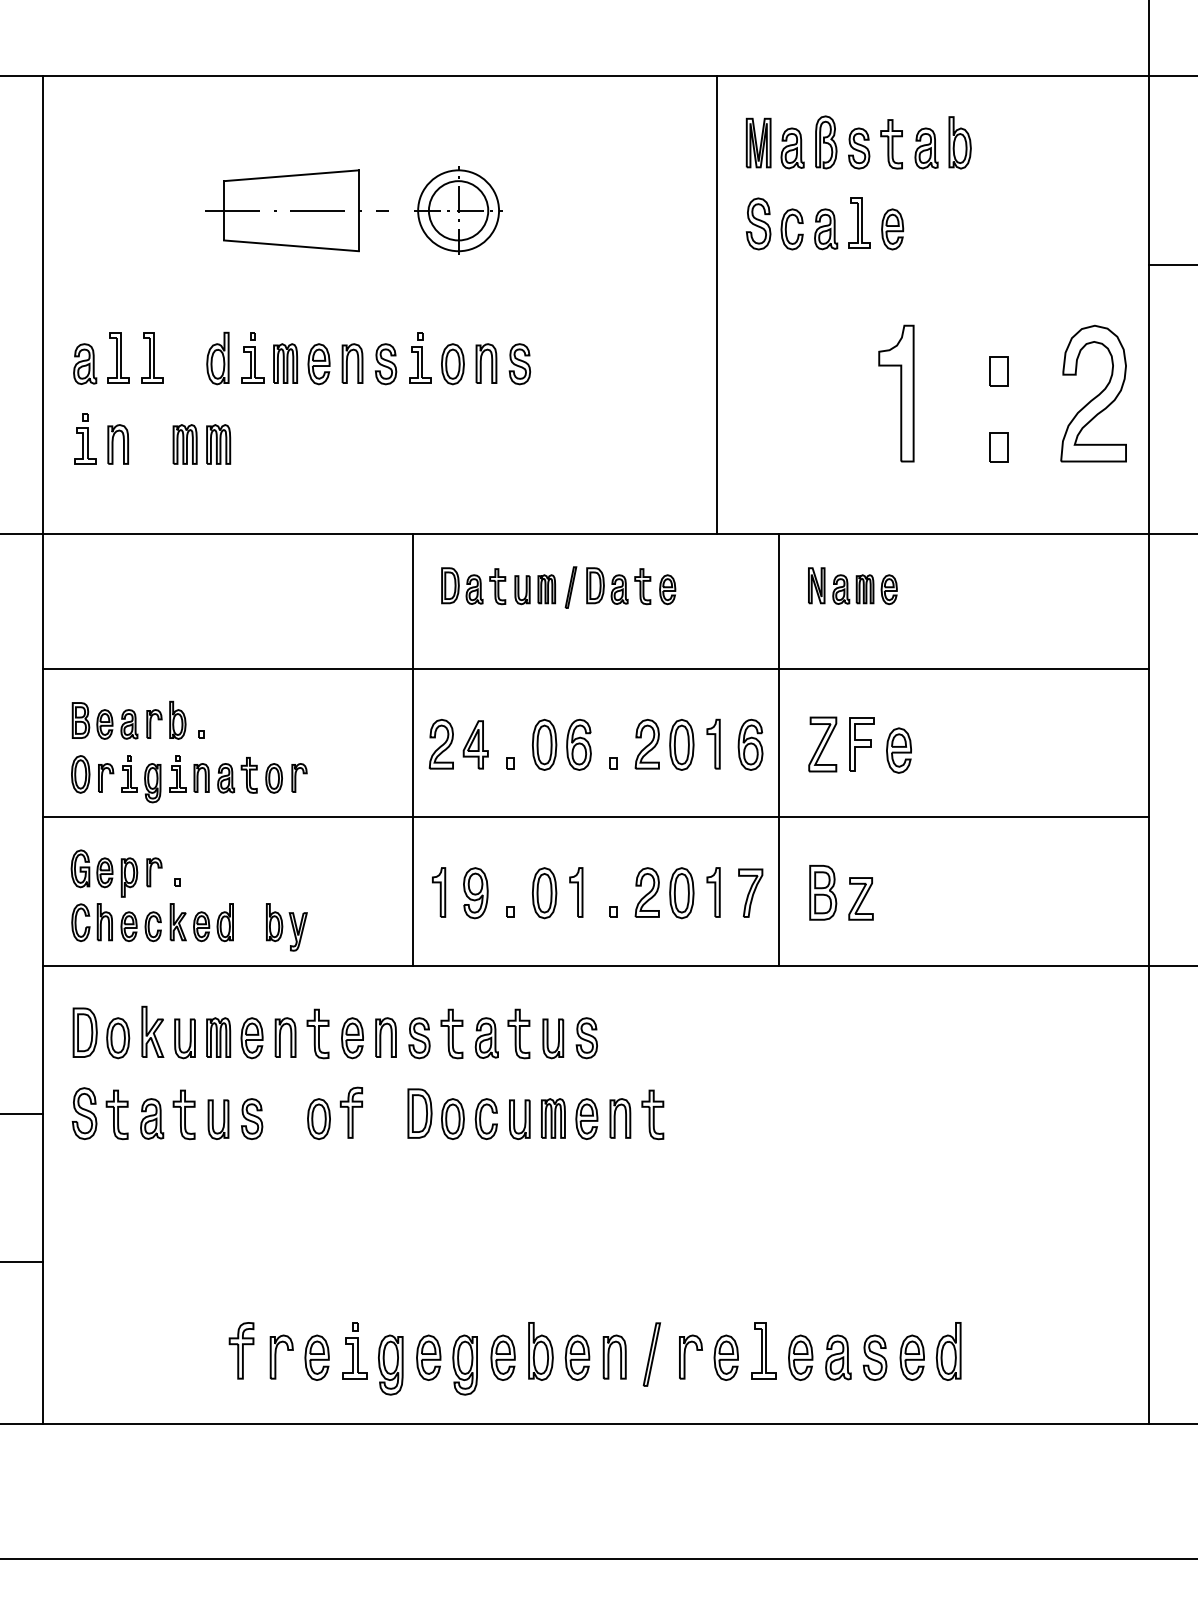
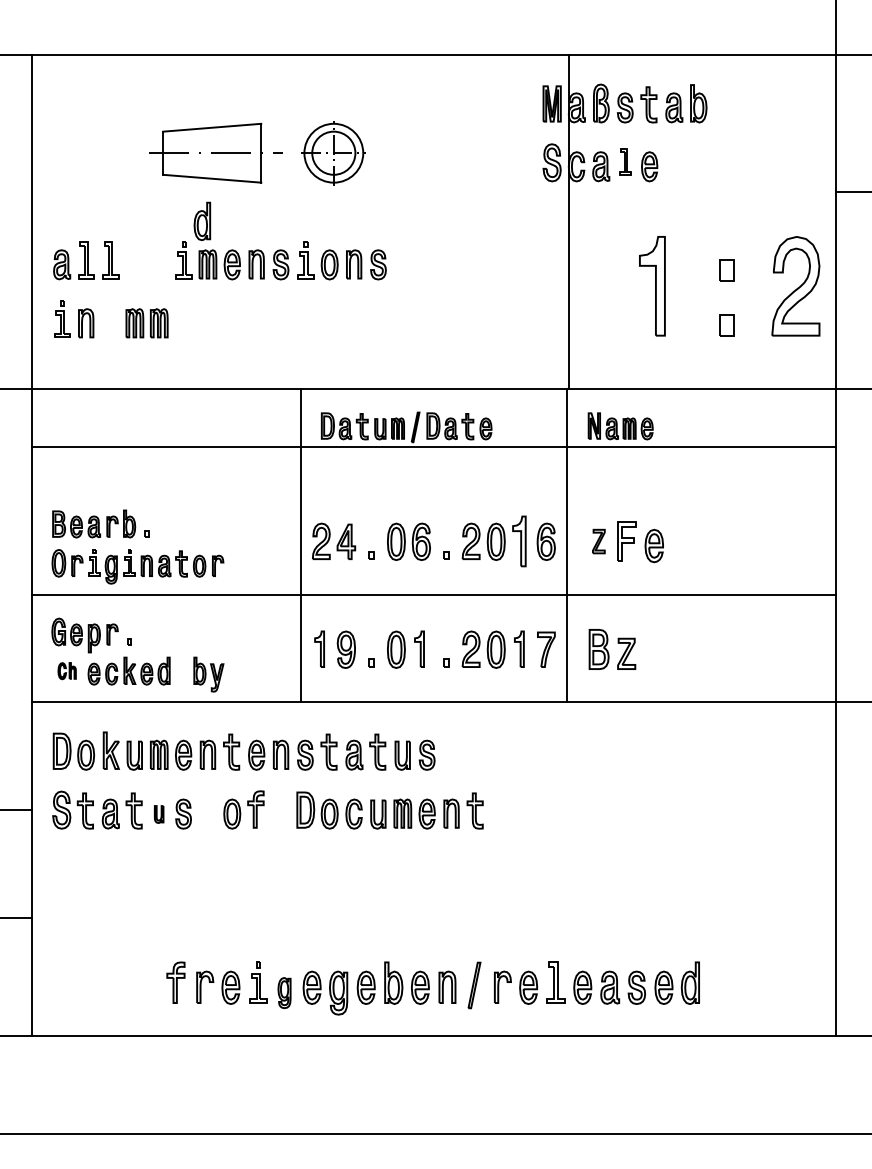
part: (859, 222) -> (625, 161), size x0.7
line: (717, 305) -> (568, 222), moved
part: (217, 358) -> (202, 221), moved
line: (595, 669) -> (433, 446), moved
part: (713, 743) -> (519, 540), size x1.4
part: (822, 744) -> (598, 541), size x0.6
part: (91, 922) -> (66, 671), size x0.6
part: (218, 1119) -> (159, 814), size x0.6
part: (390, 1364) -> (284, 992), size x0.7

